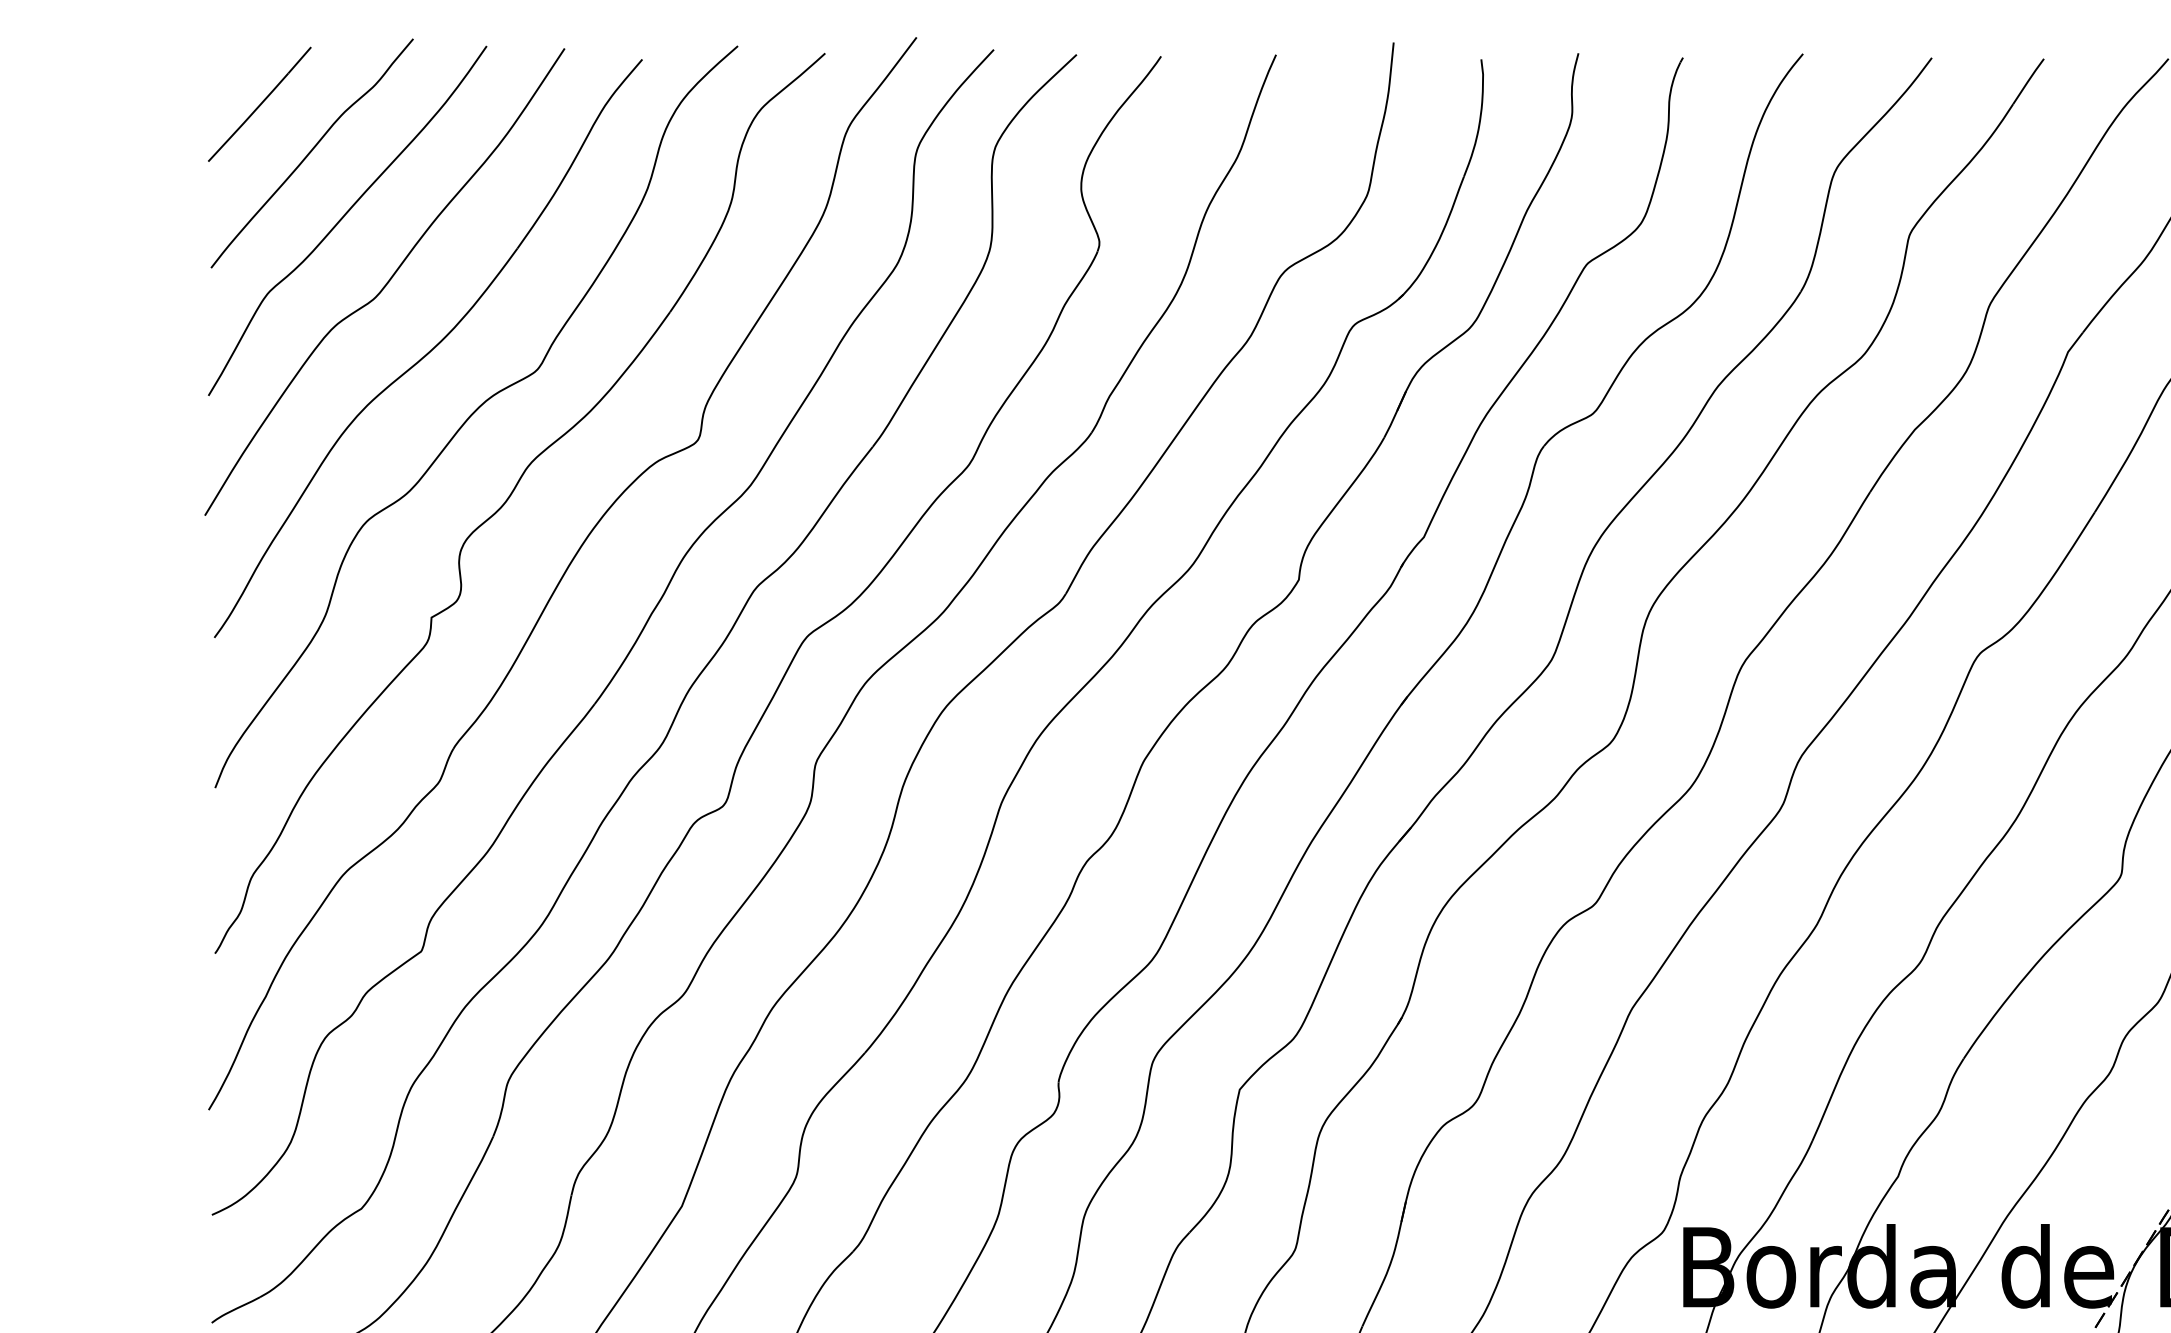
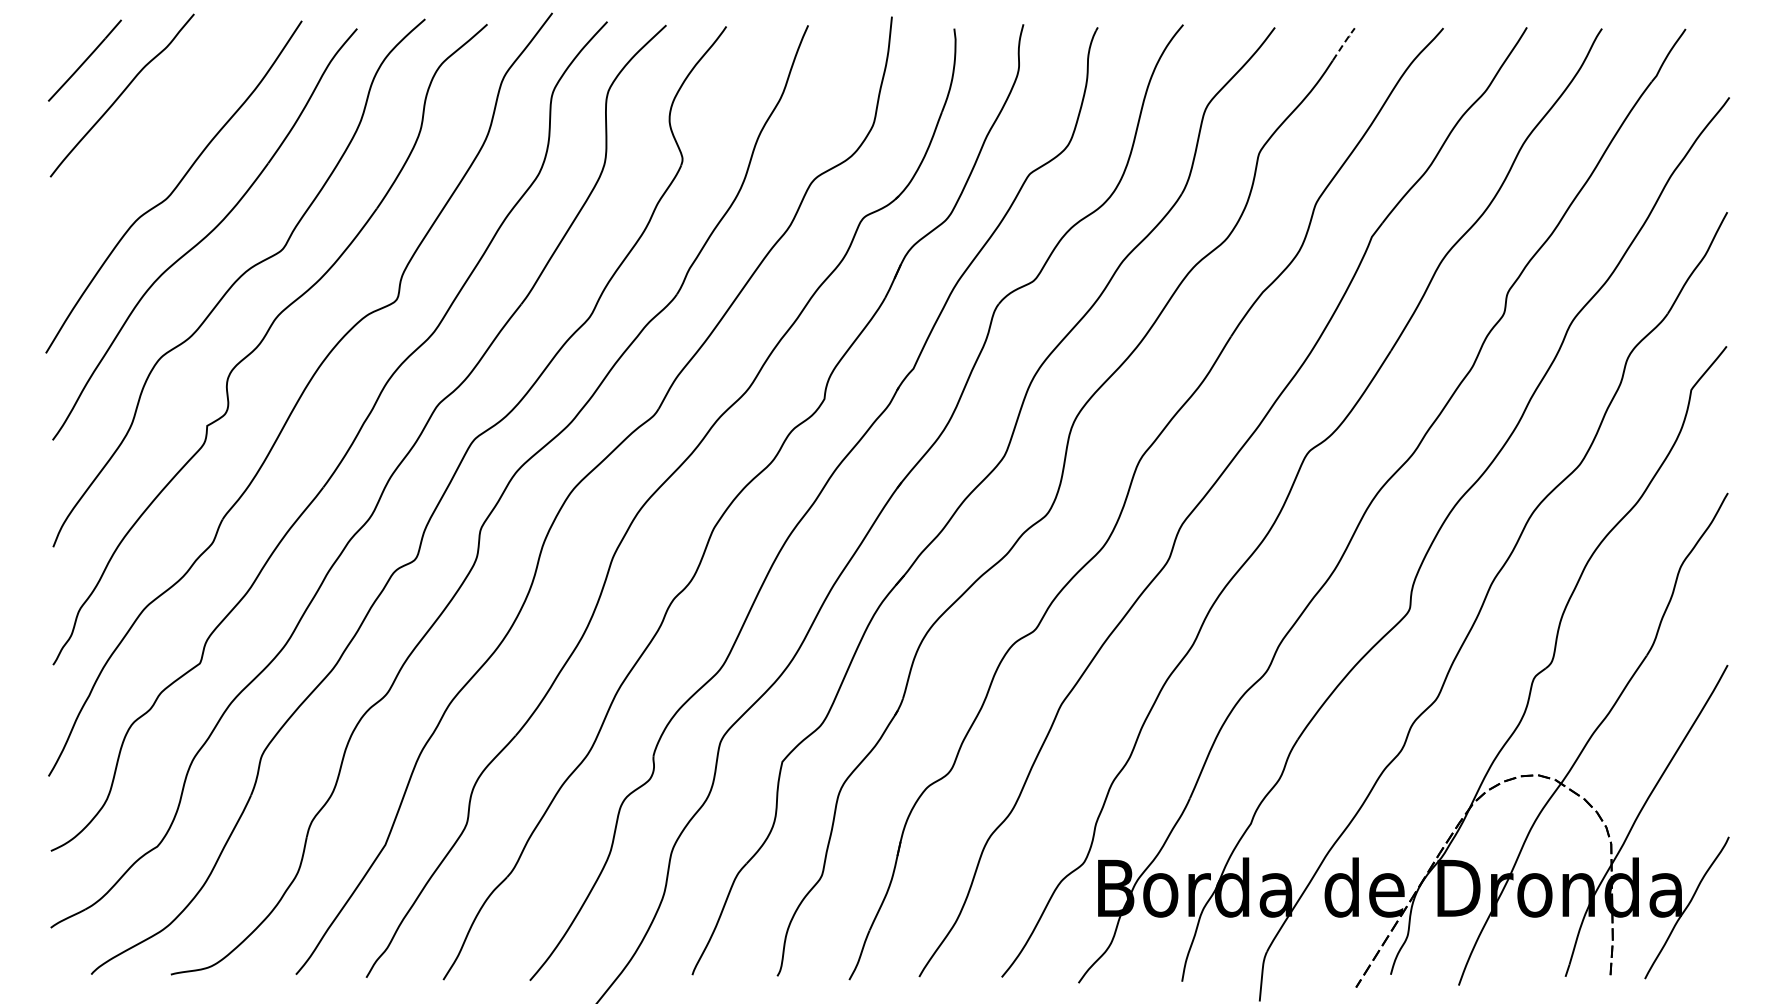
line: (2028, 80) -> (1343, 43), solid -> dashed
curve: (343, 219) -> (144, 142), removed

